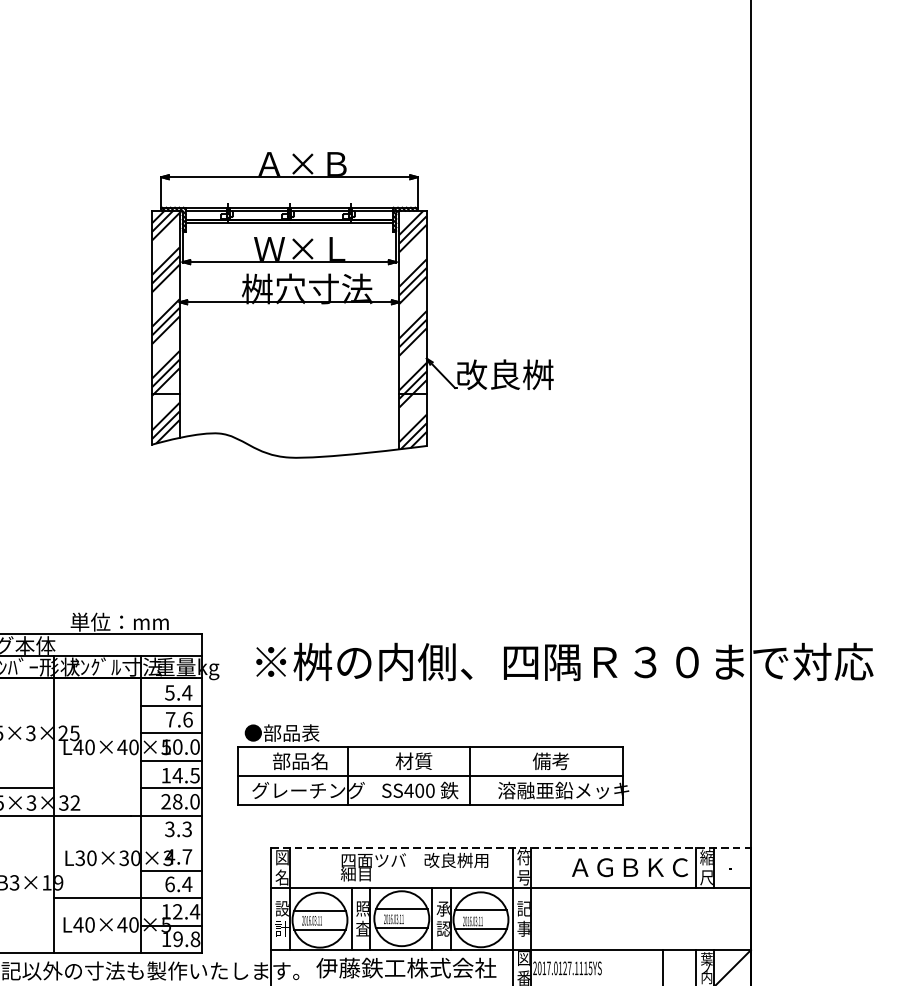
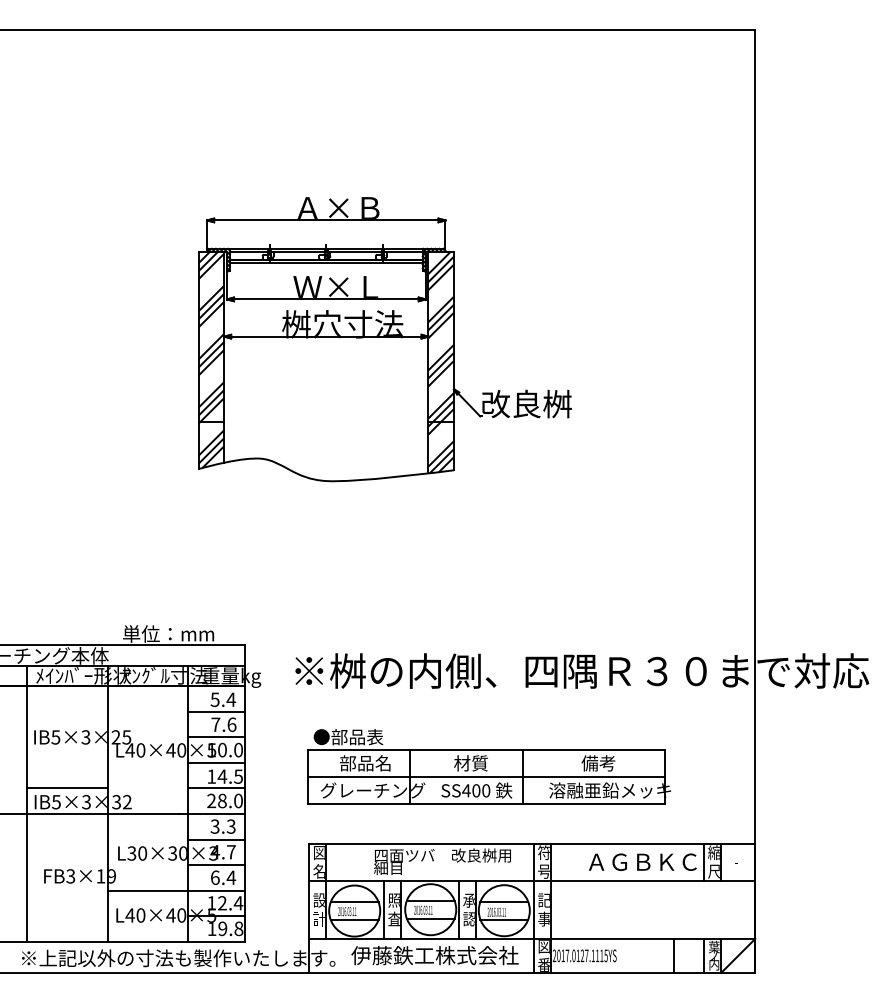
part: (433, 764) -> (489, 766), moved
line: (171, 843) -> (216, 839), added
line: (511, 847) -> (532, 843), dashed -> solid

